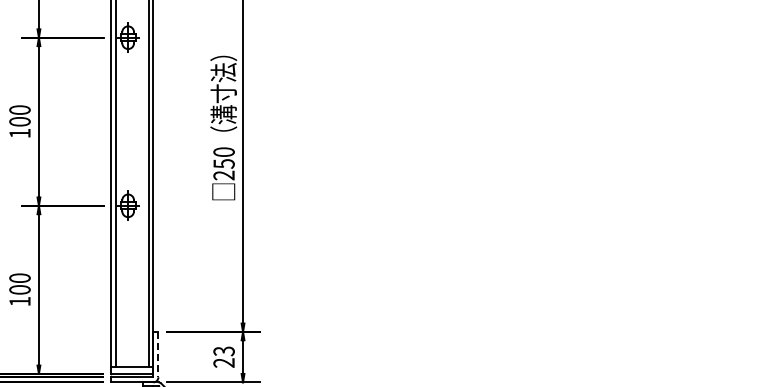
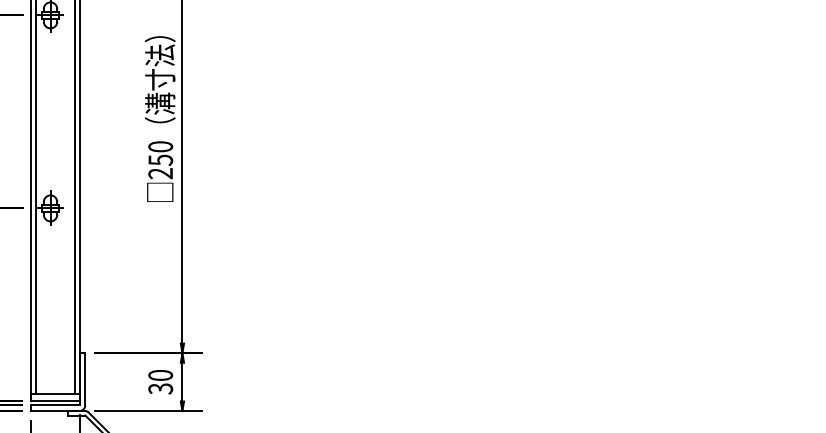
line: (158, 354) -> (85, 379), dashed -> solid
text: (223, 356) -> (159, 381), 23 -> 30

